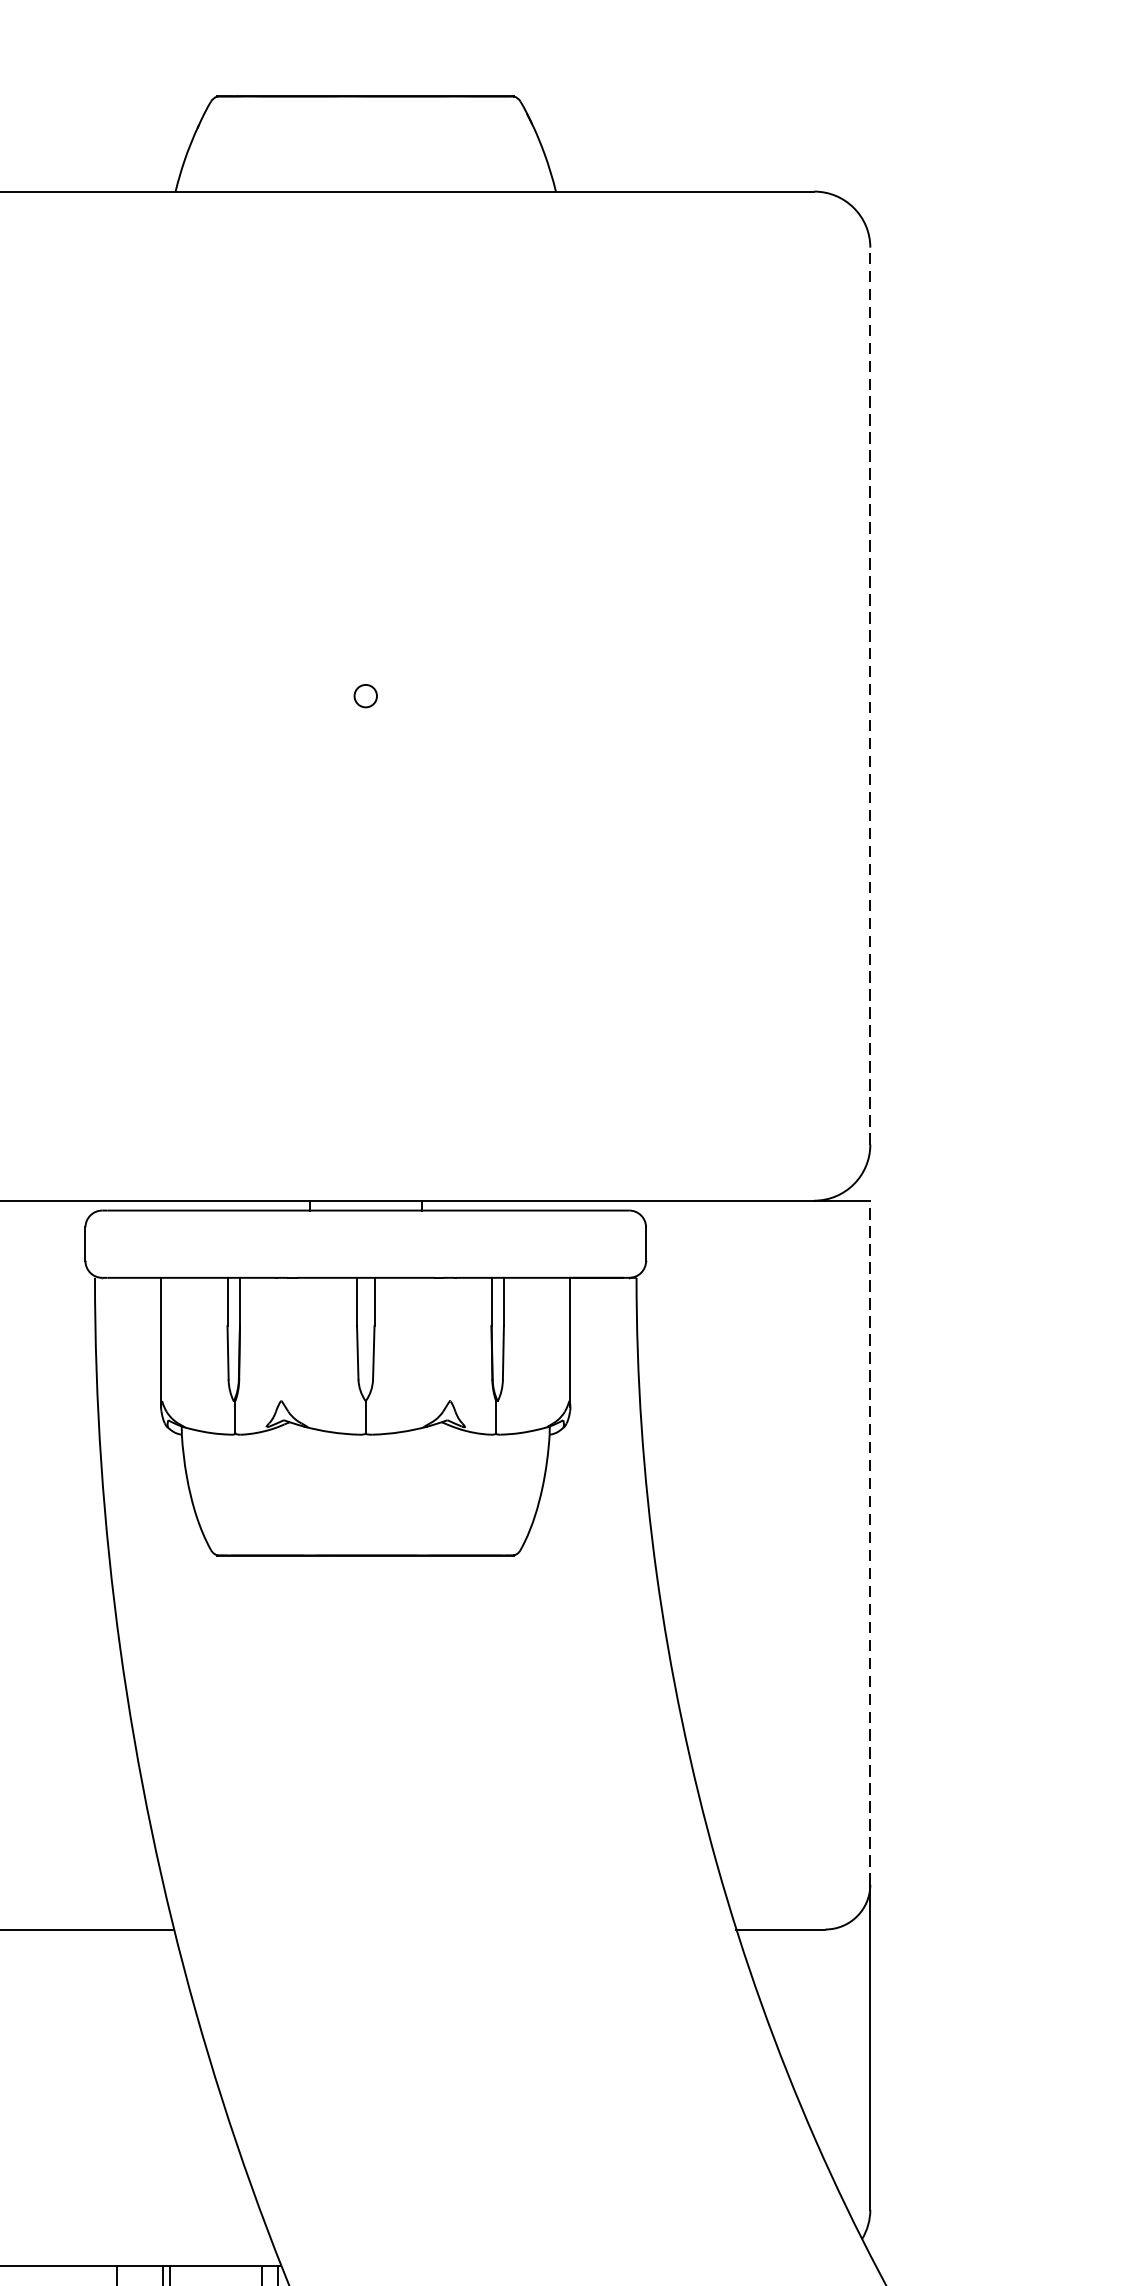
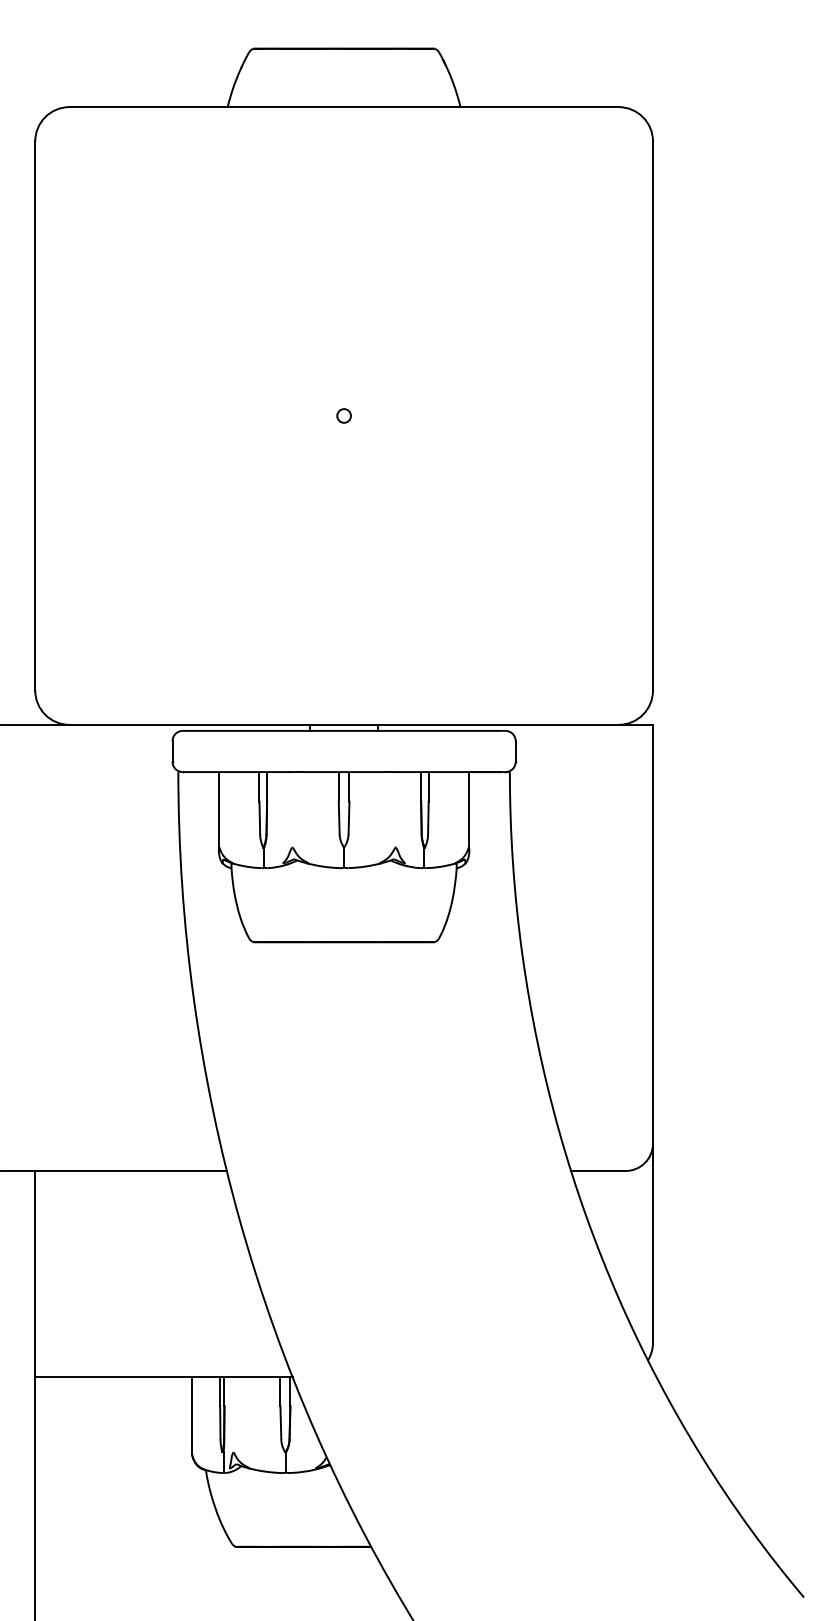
line: (871, 695) -> (653, 415), dashed -> solid
line: (871, 1541) -> (653, 933), dashed -> solid

